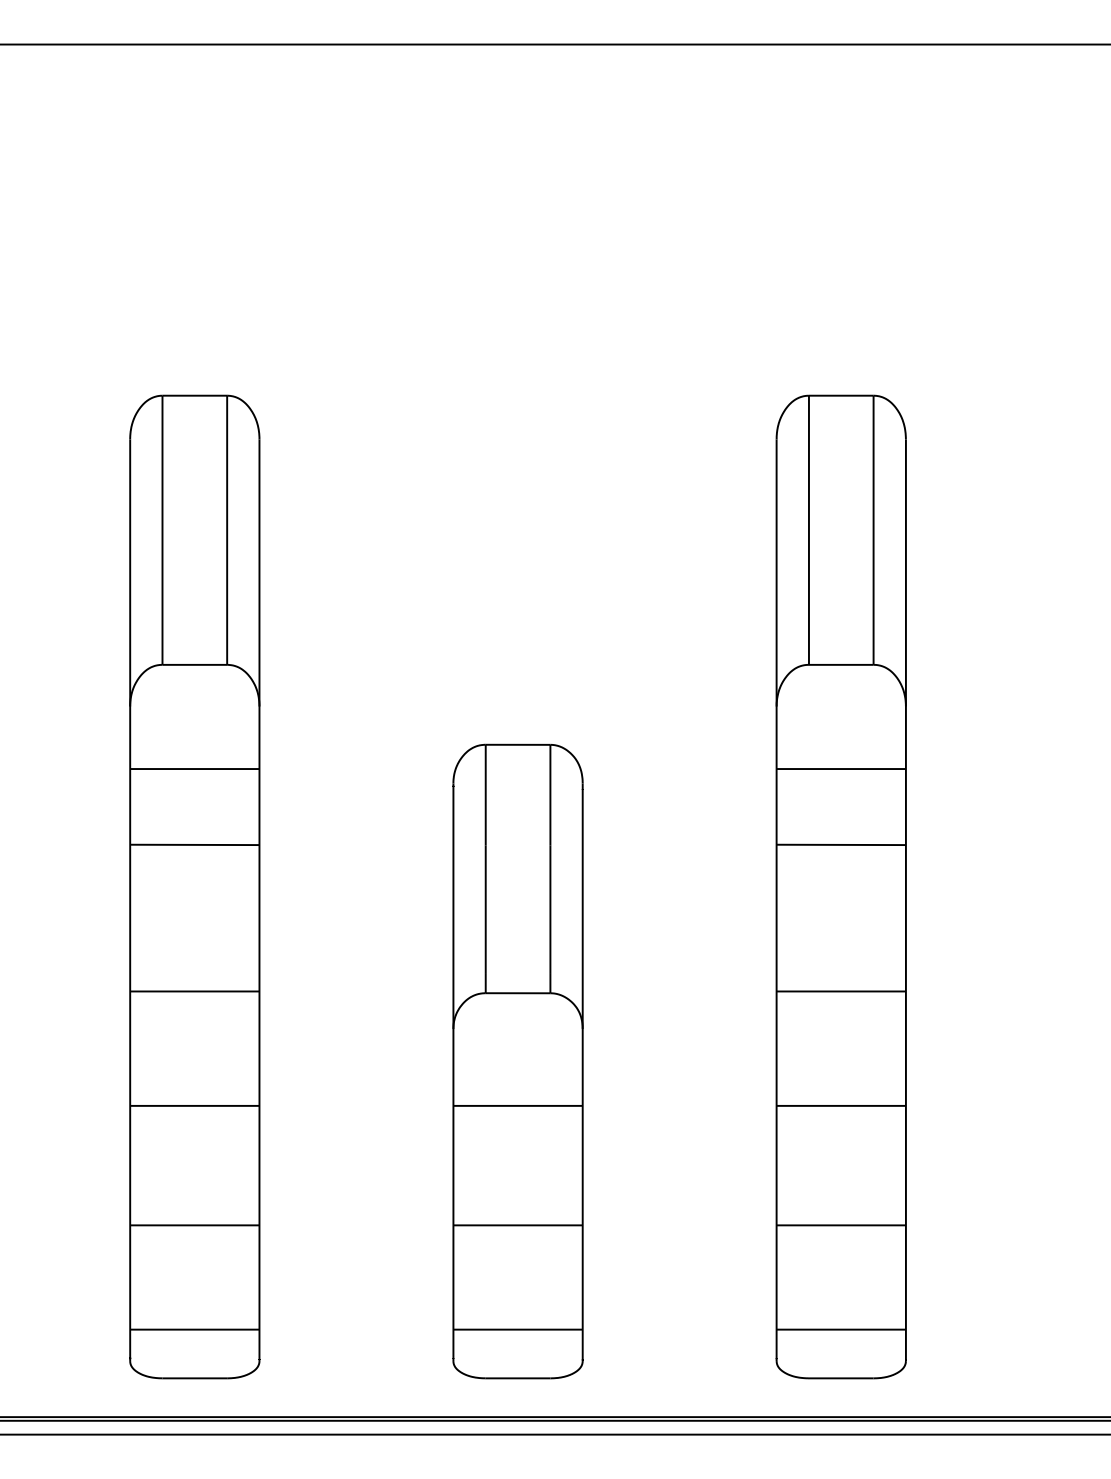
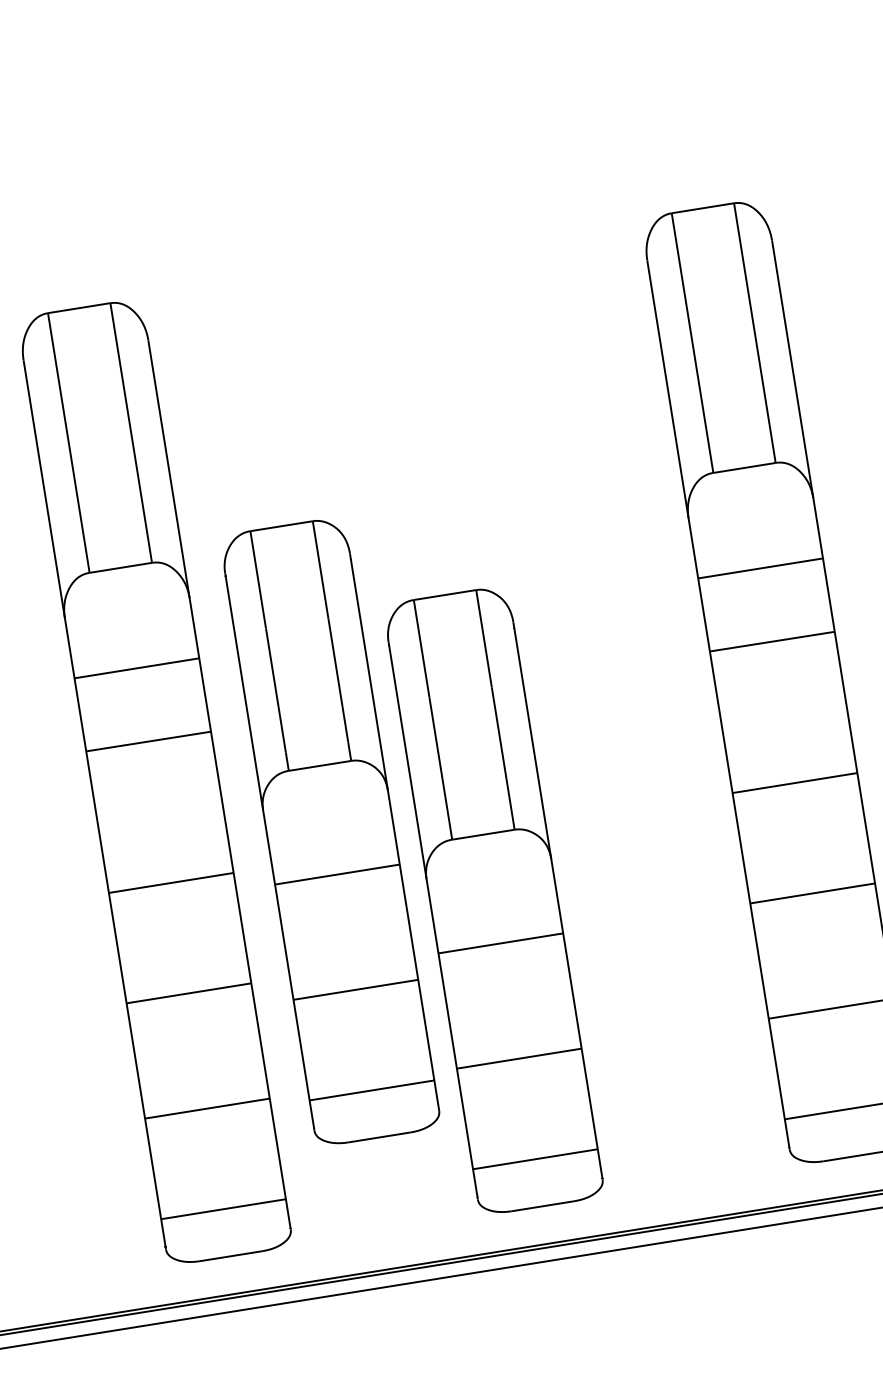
part: (363, 965) -> (330, 831), added

